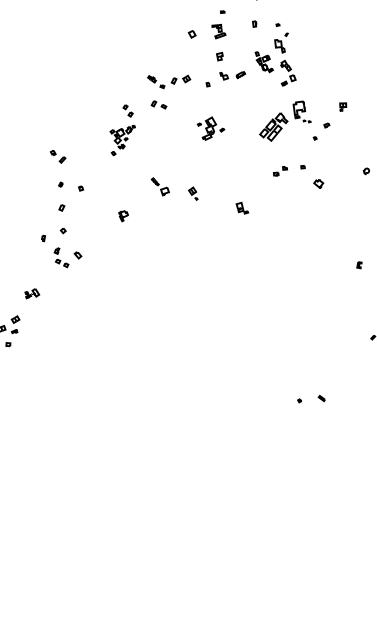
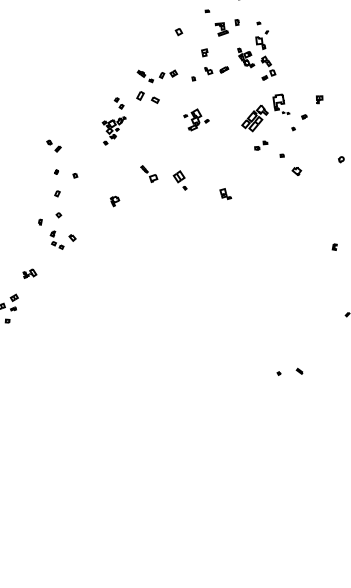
part: (218, 31) -> (221, 29), moved
part: (158, 104) -> (147, 97), size x1.6
part: (280, 171) -> (261, 145), moved
part: (192, 193) -> (179, 180), size x1.6

